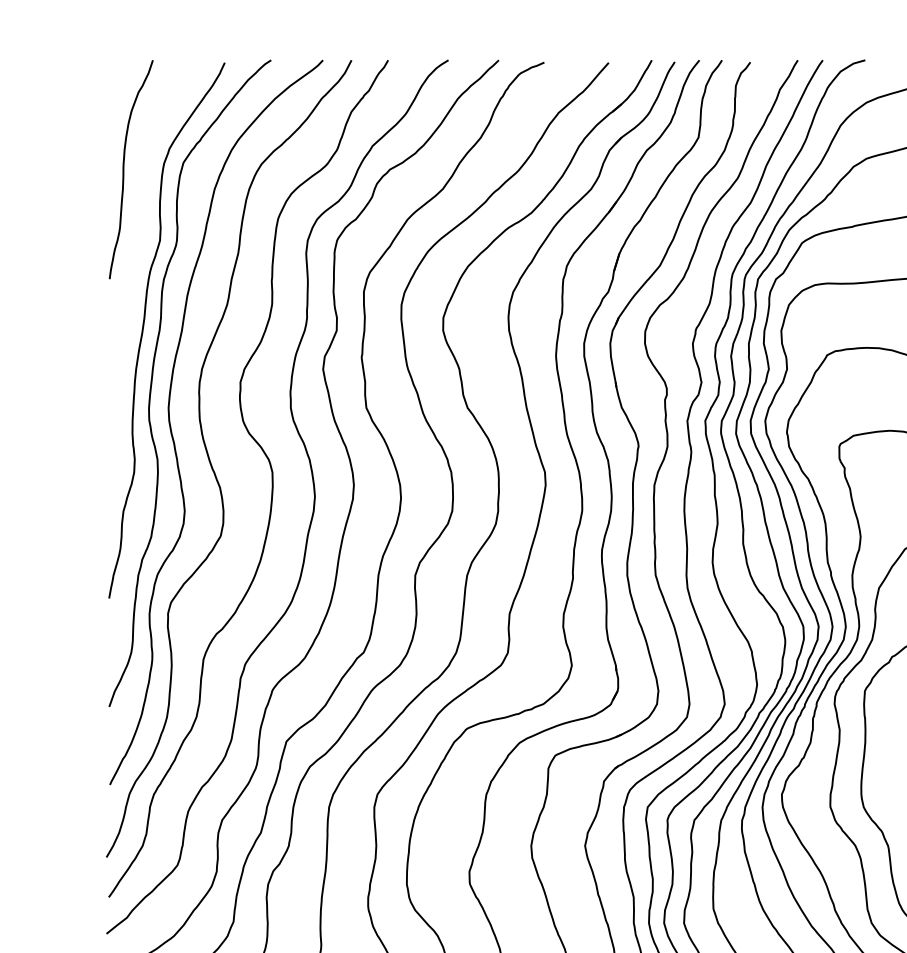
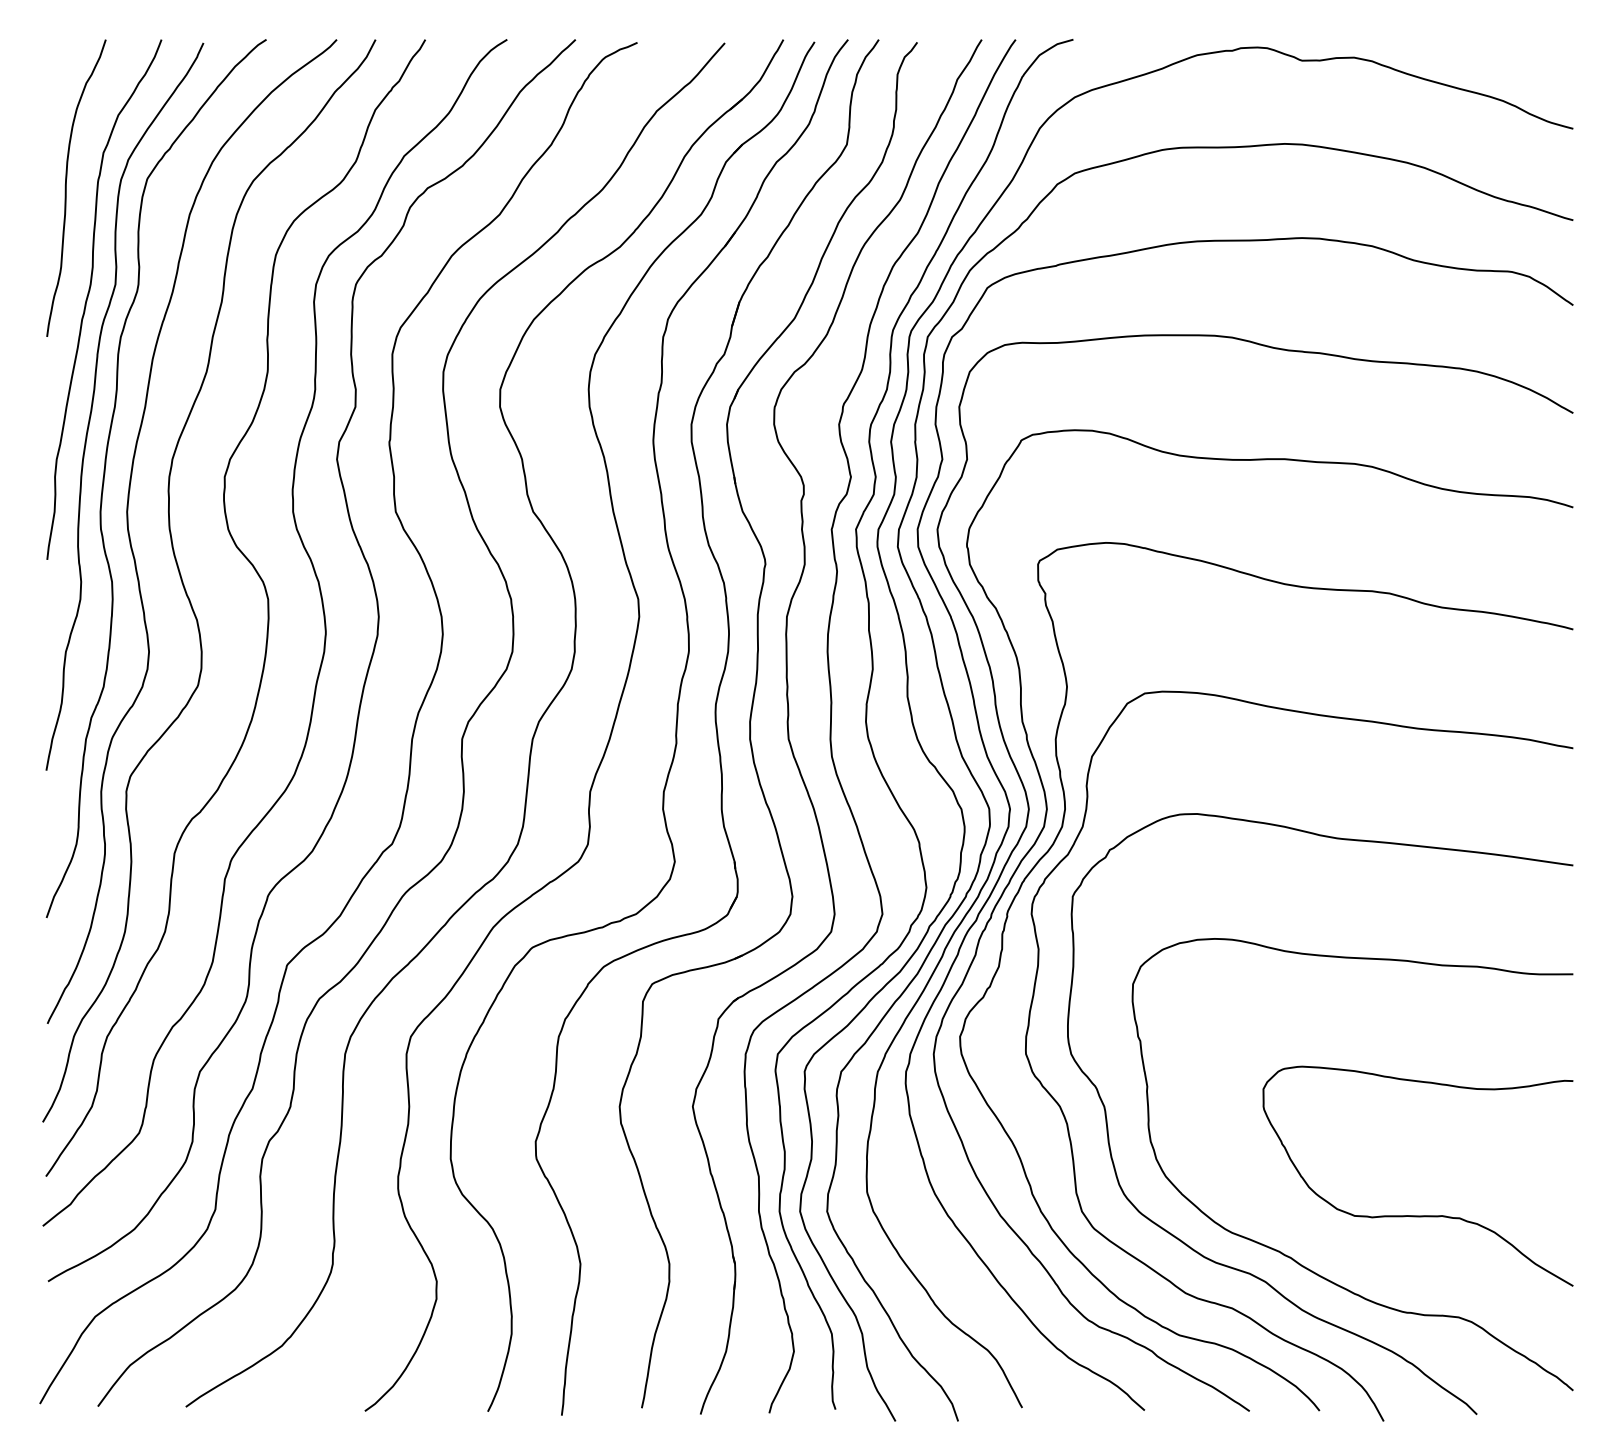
curve: (140, 247) -> (89, 294), added

